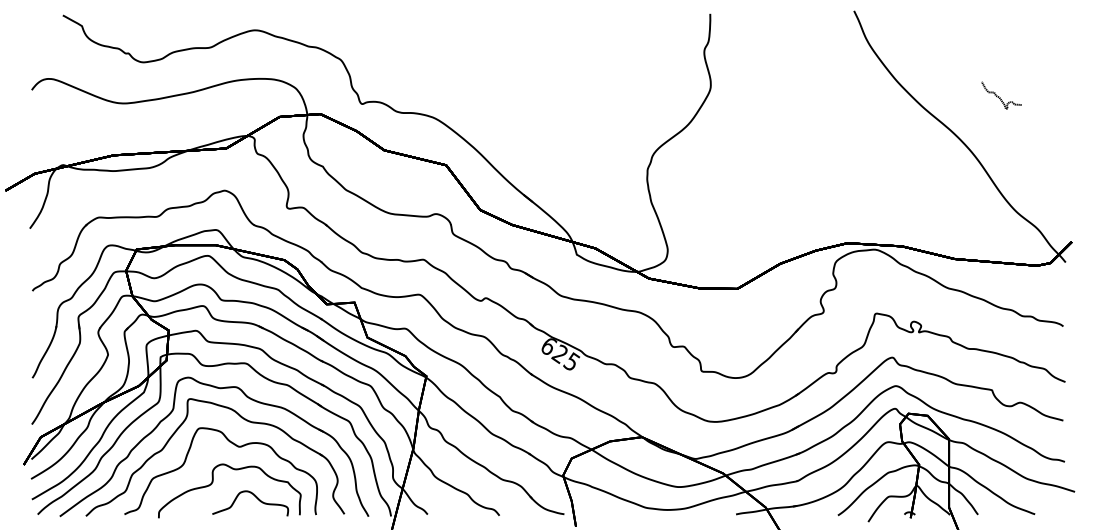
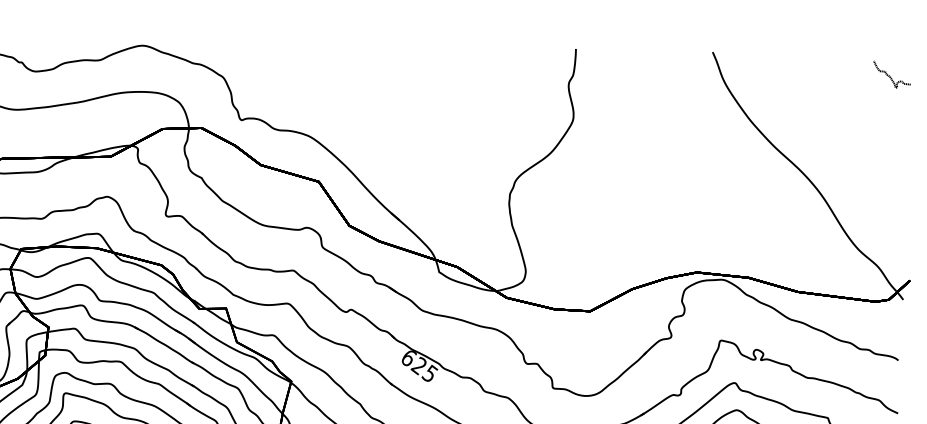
curve: (999, 96) -> (890, 75), moved

